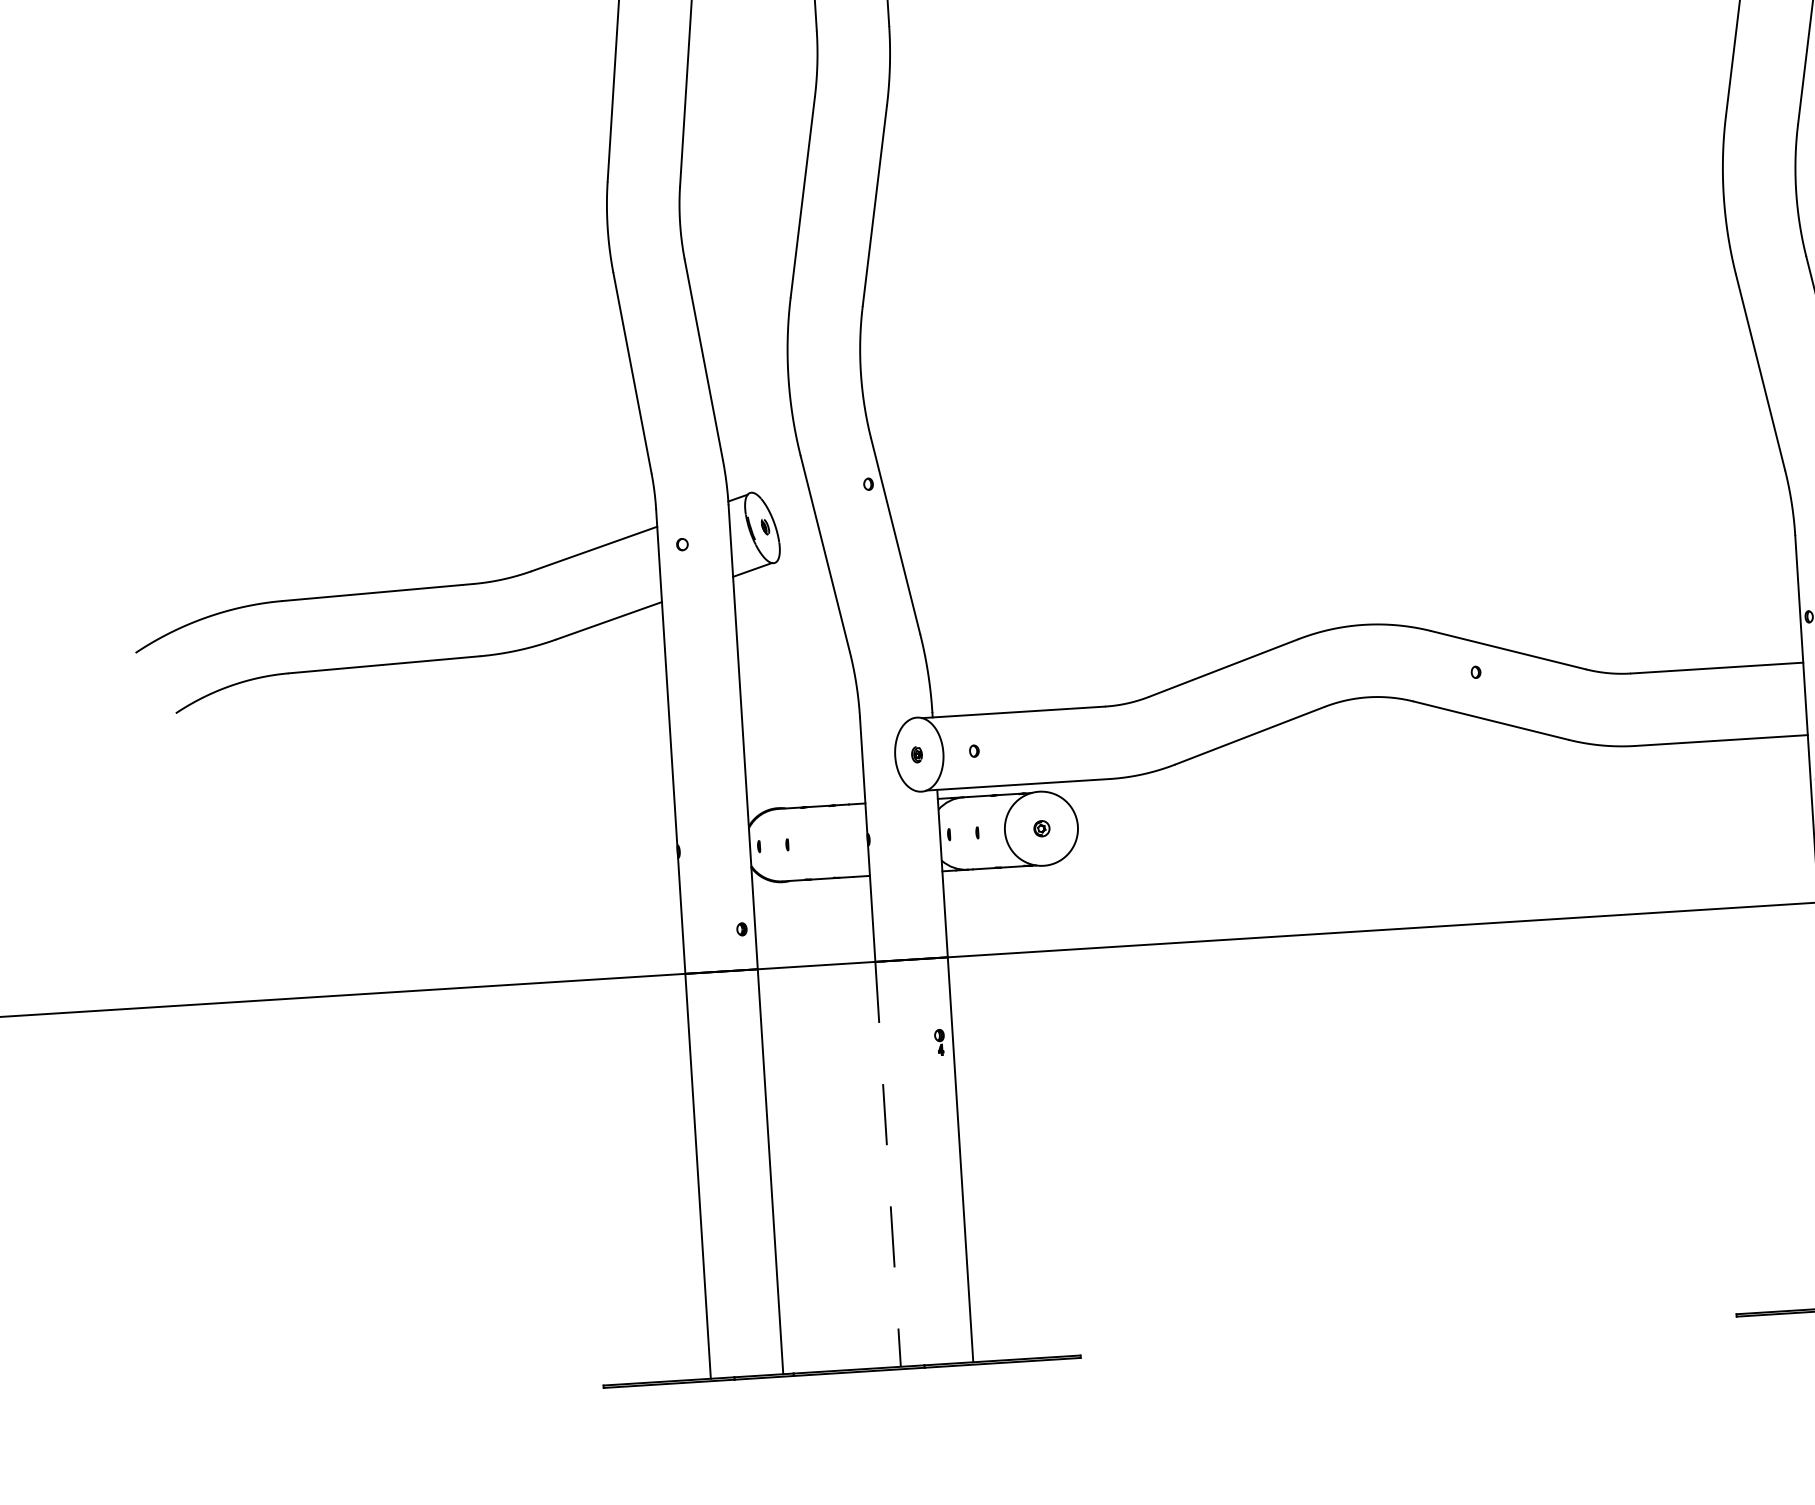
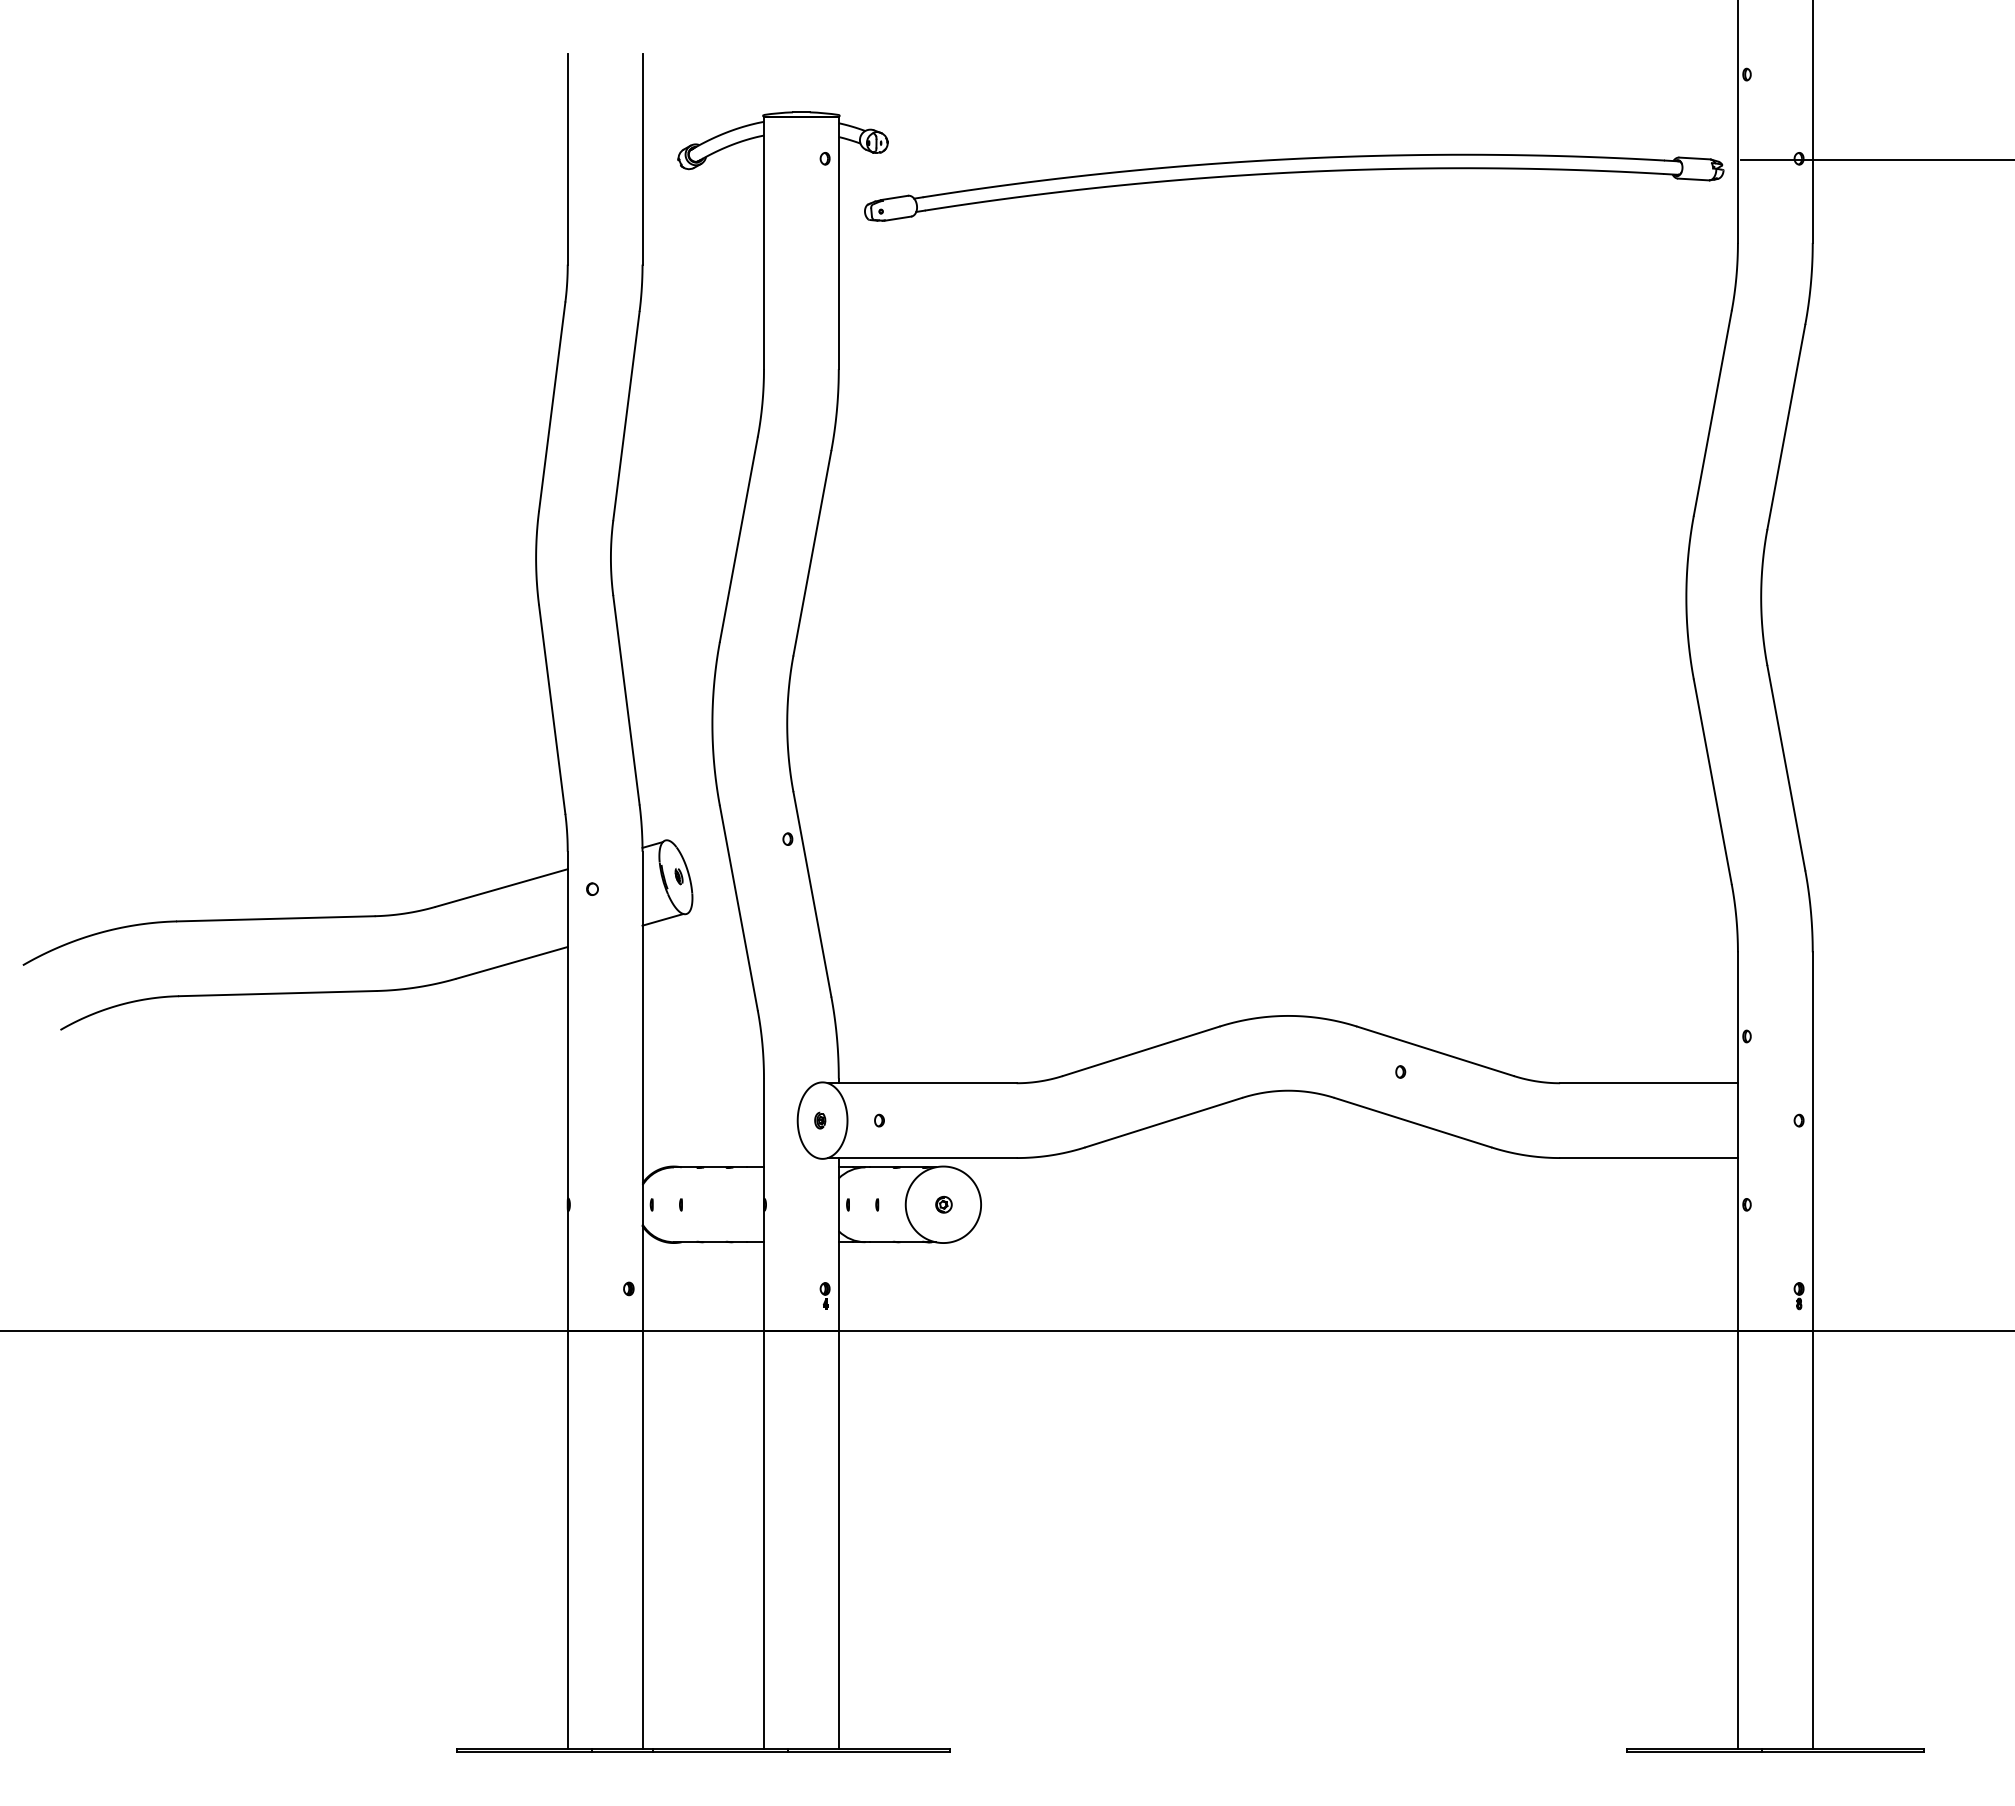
part: (939, 1041) -> (824, 1295), moved
line: (887, 1164) -> (763, 1540), dashed -> solid

